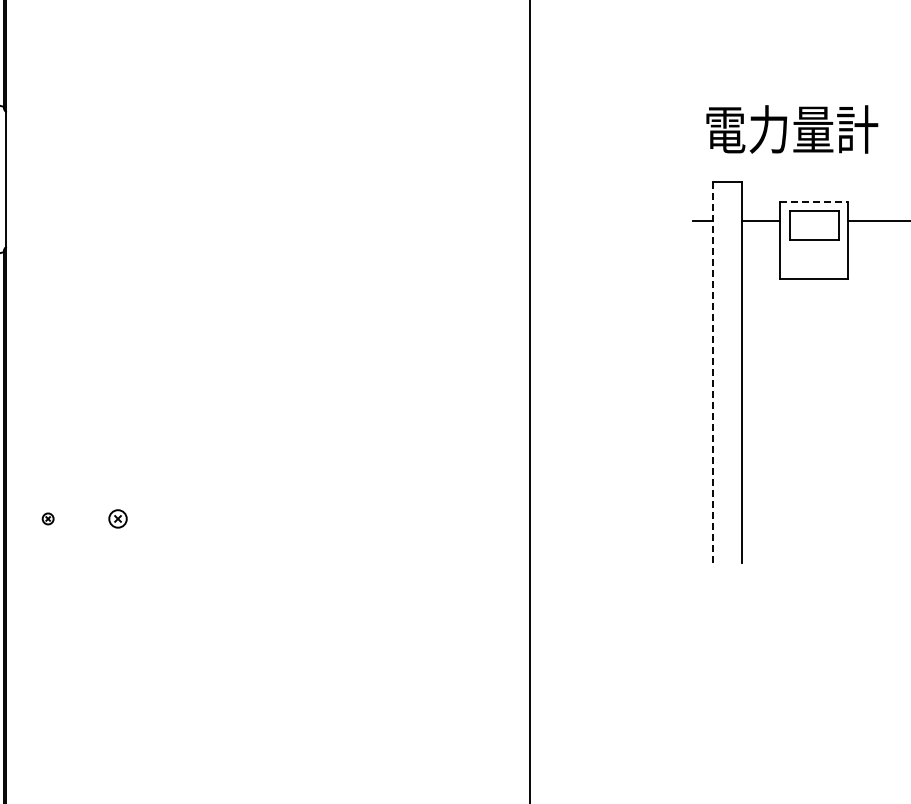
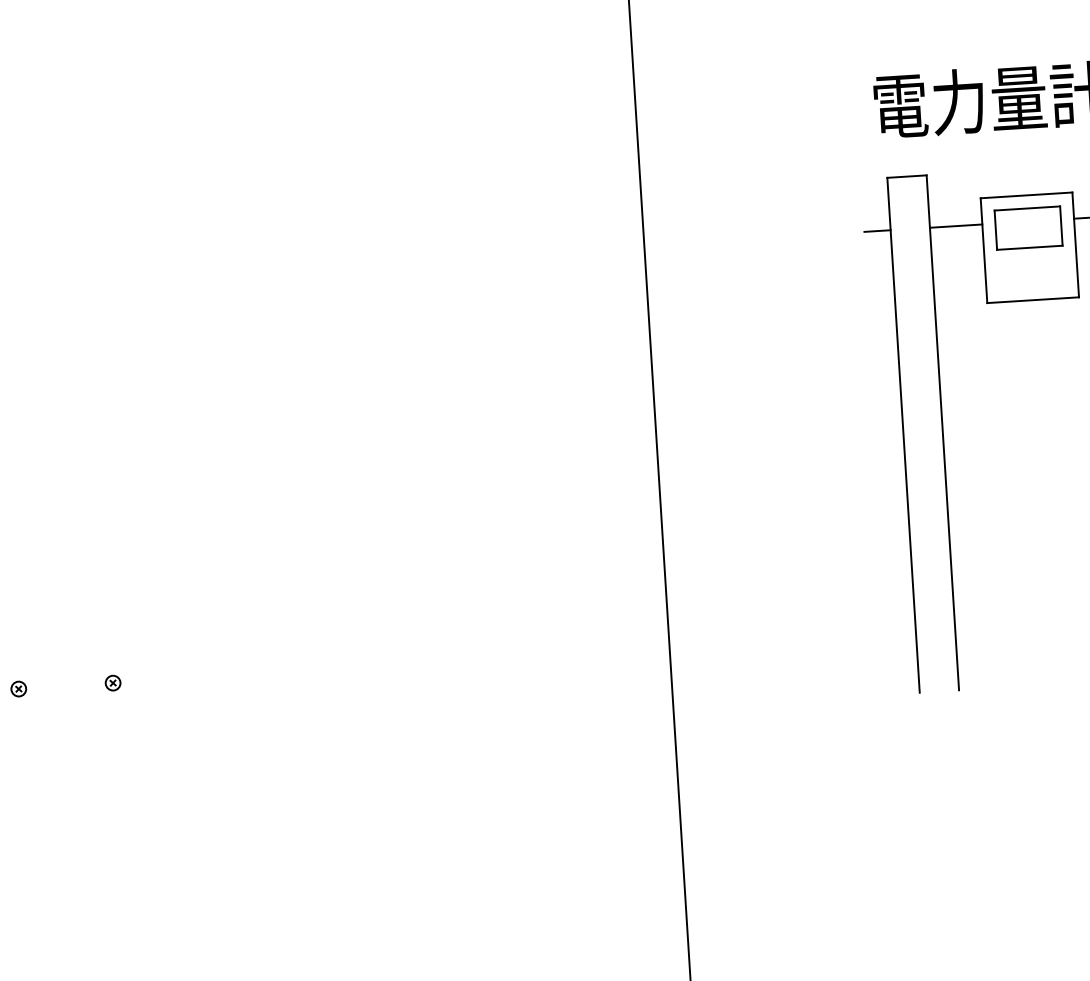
line: (814, 201) -> (1026, 195), dashed -> solid
line: (712, 372) -> (903, 434), dashed -> solid
part: (117, 518) -> (112, 682), size x0.62

